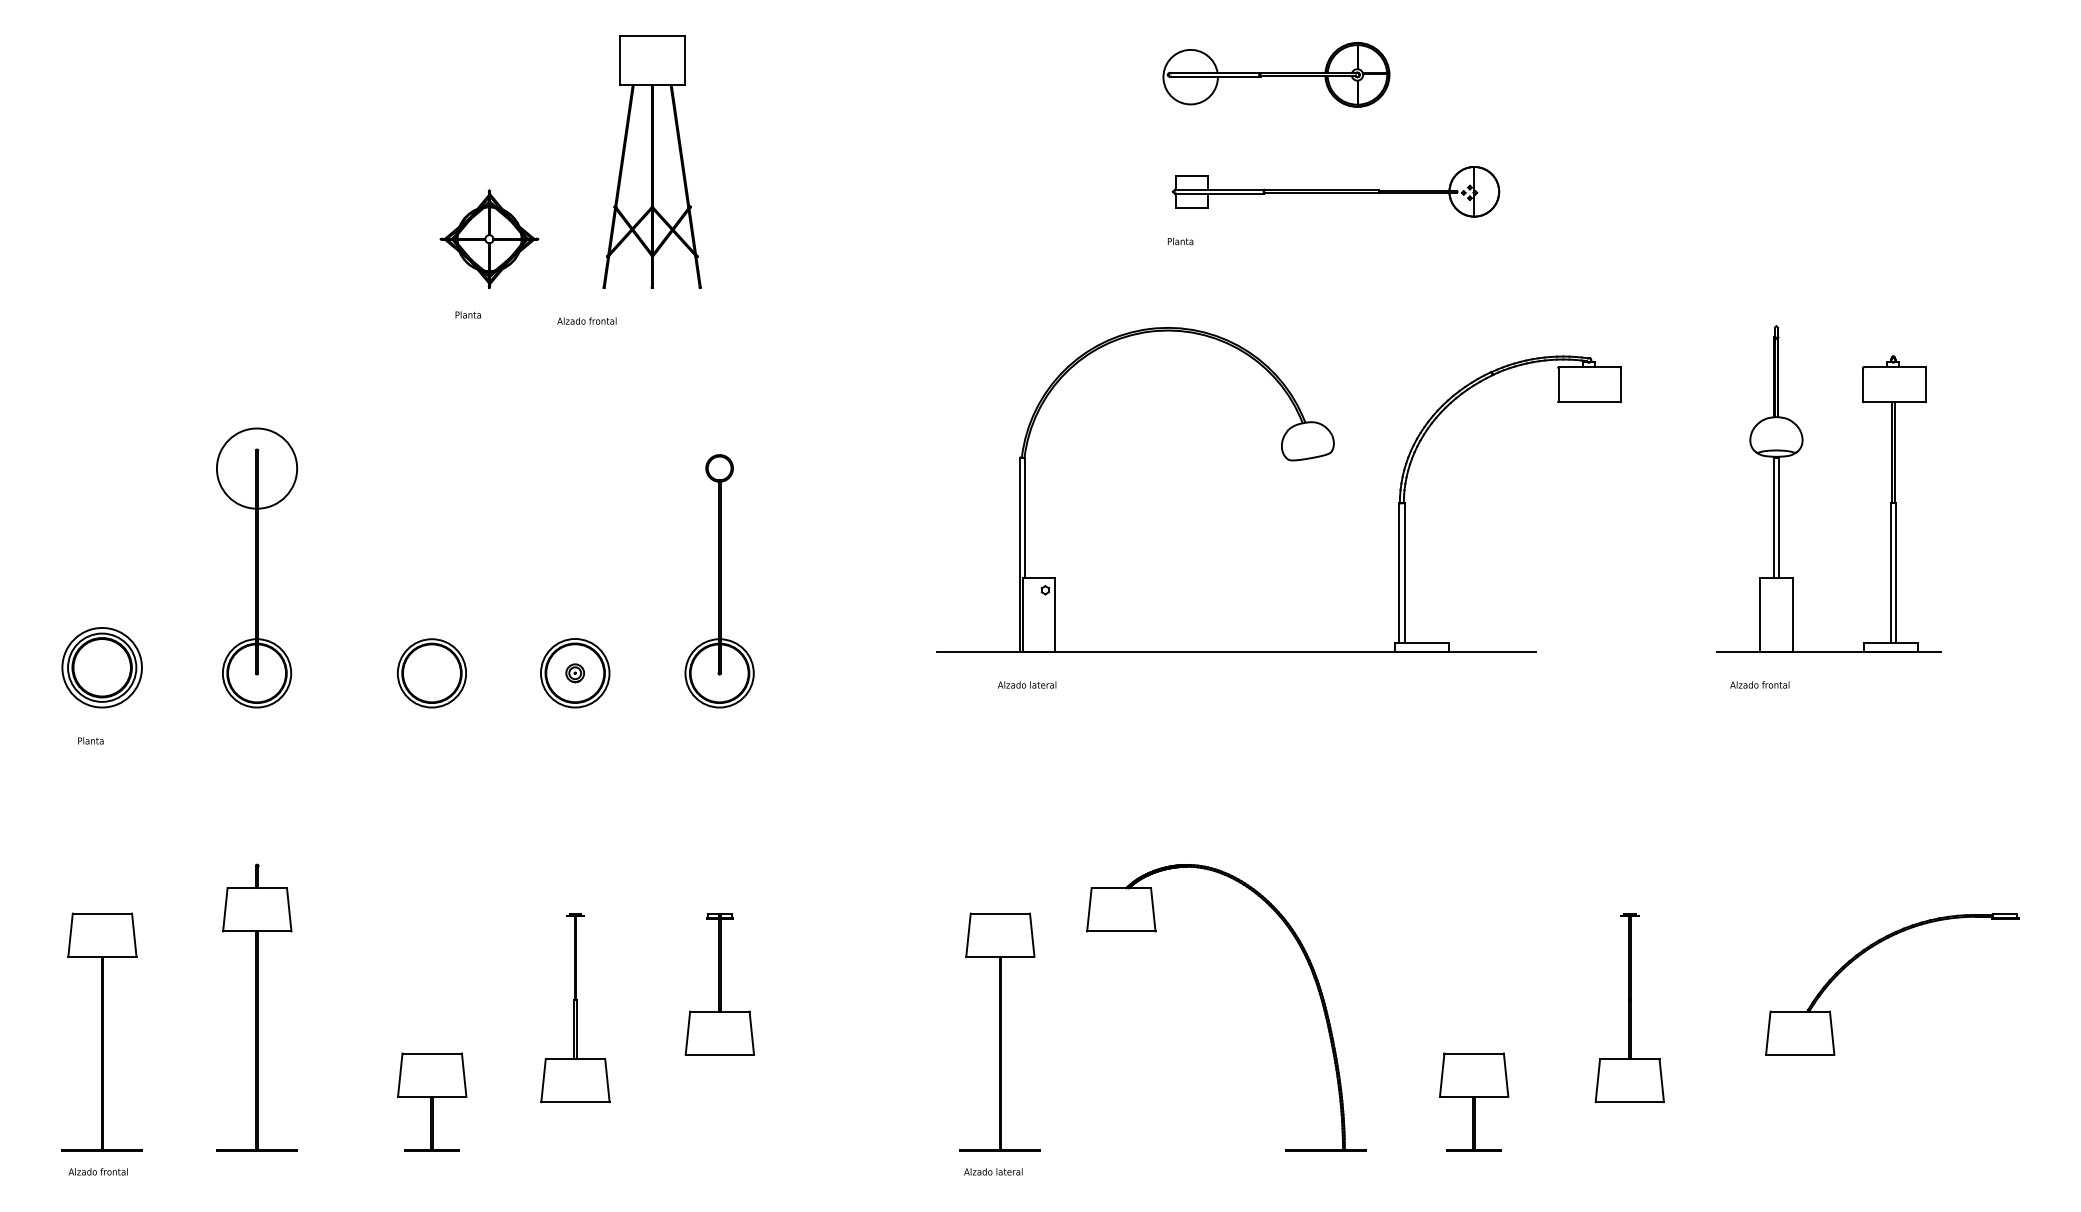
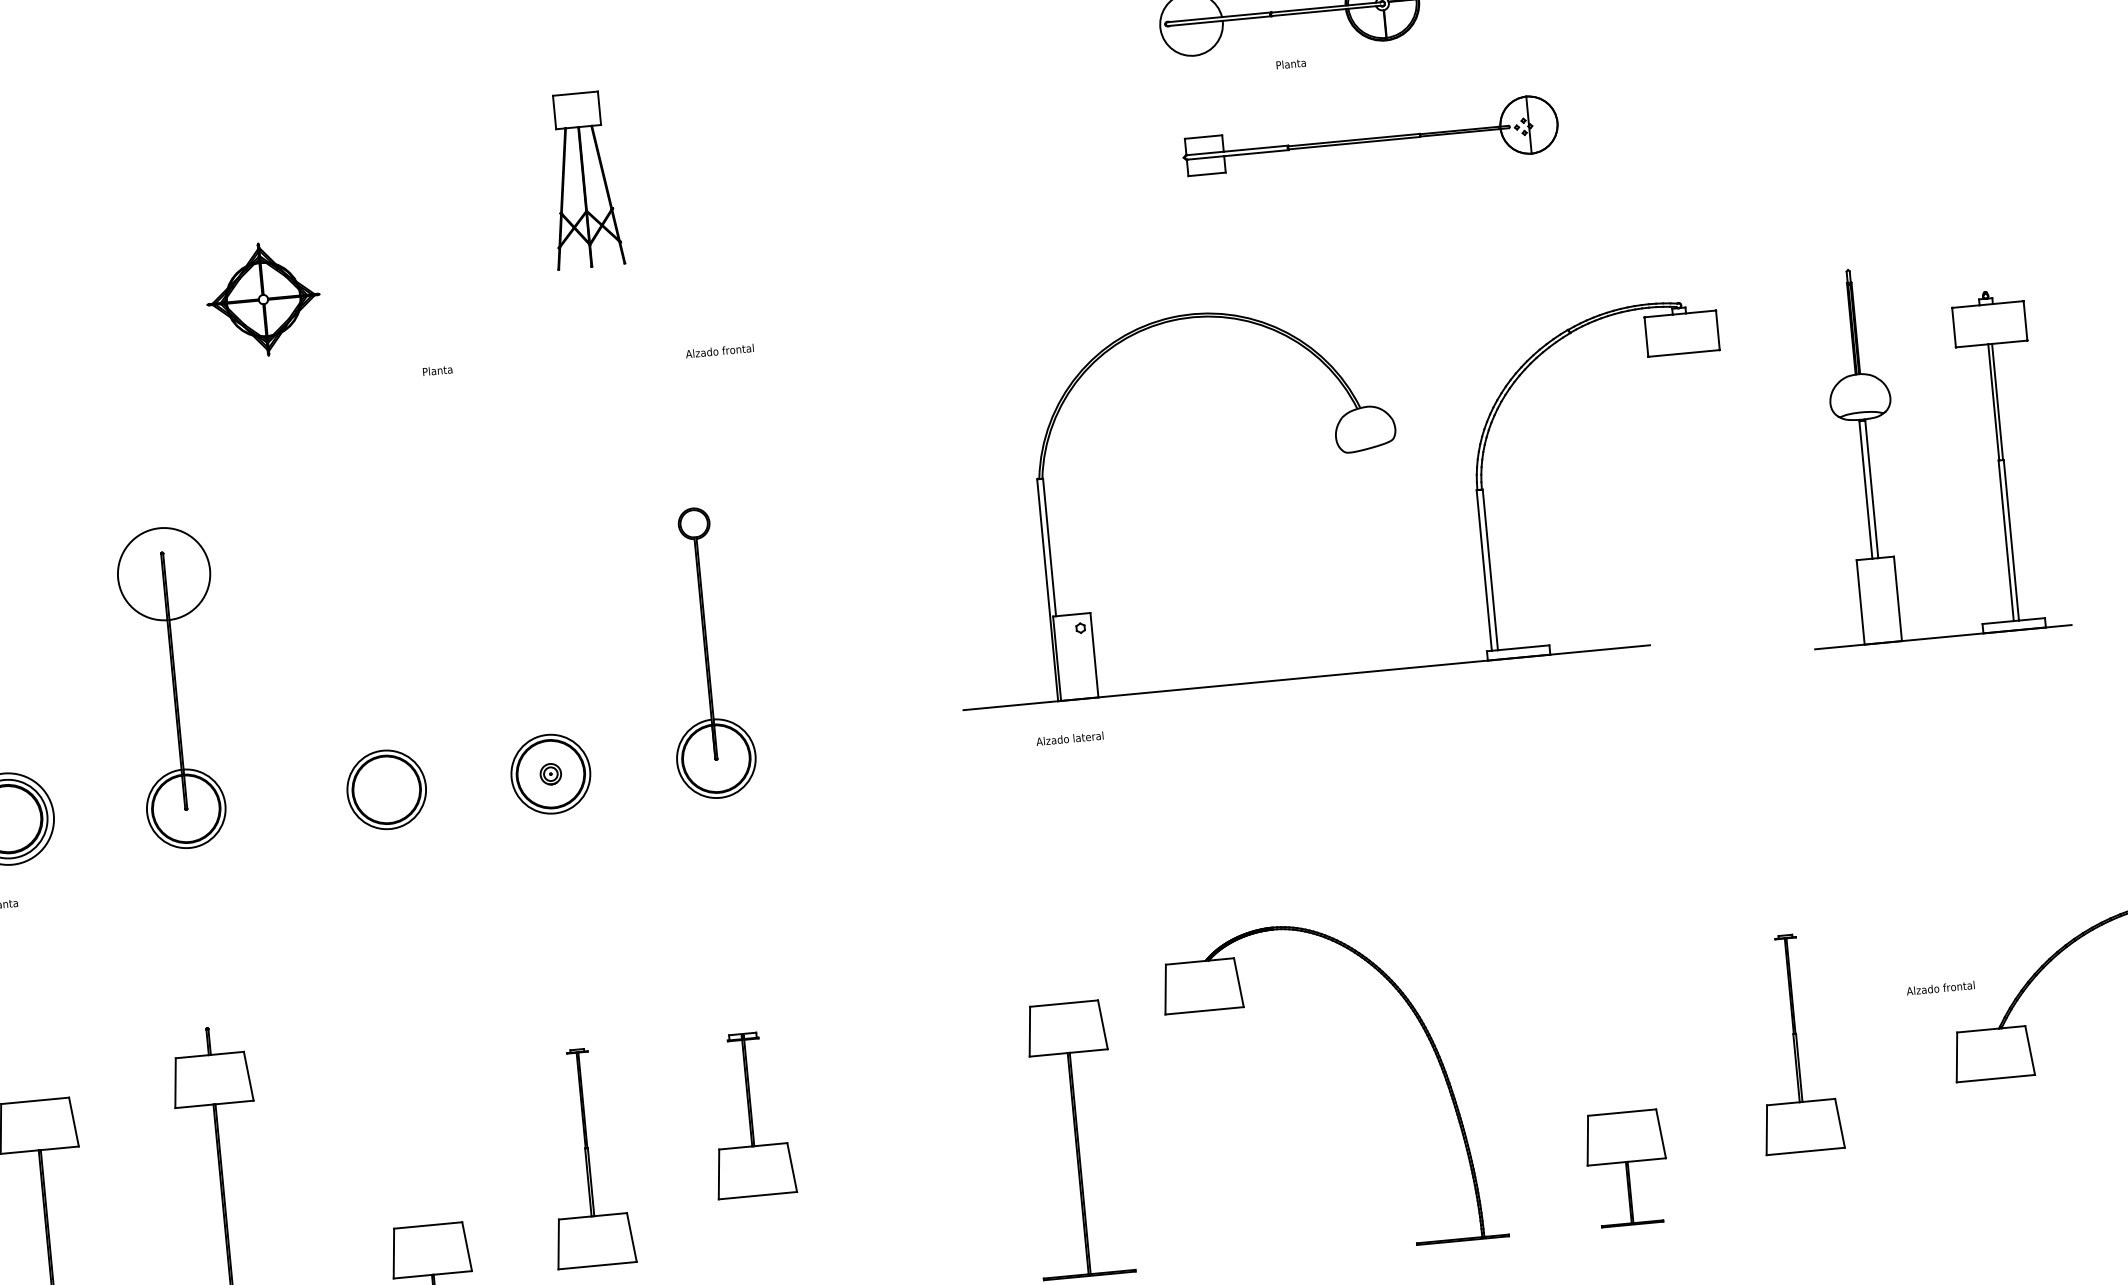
part: (651, 161) -> (582, 179), size x0.6
part: (489, 238) -> (263, 298), moved
text: (1180, 241) -> (1291, 64), moved
text: (467, 314) -> (436, 370), moved
text: (586, 320) -> (719, 350), moved
part: (1798, 452) -> (1886, 412), moved
text: (1759, 684) -> (1940, 987), moved

